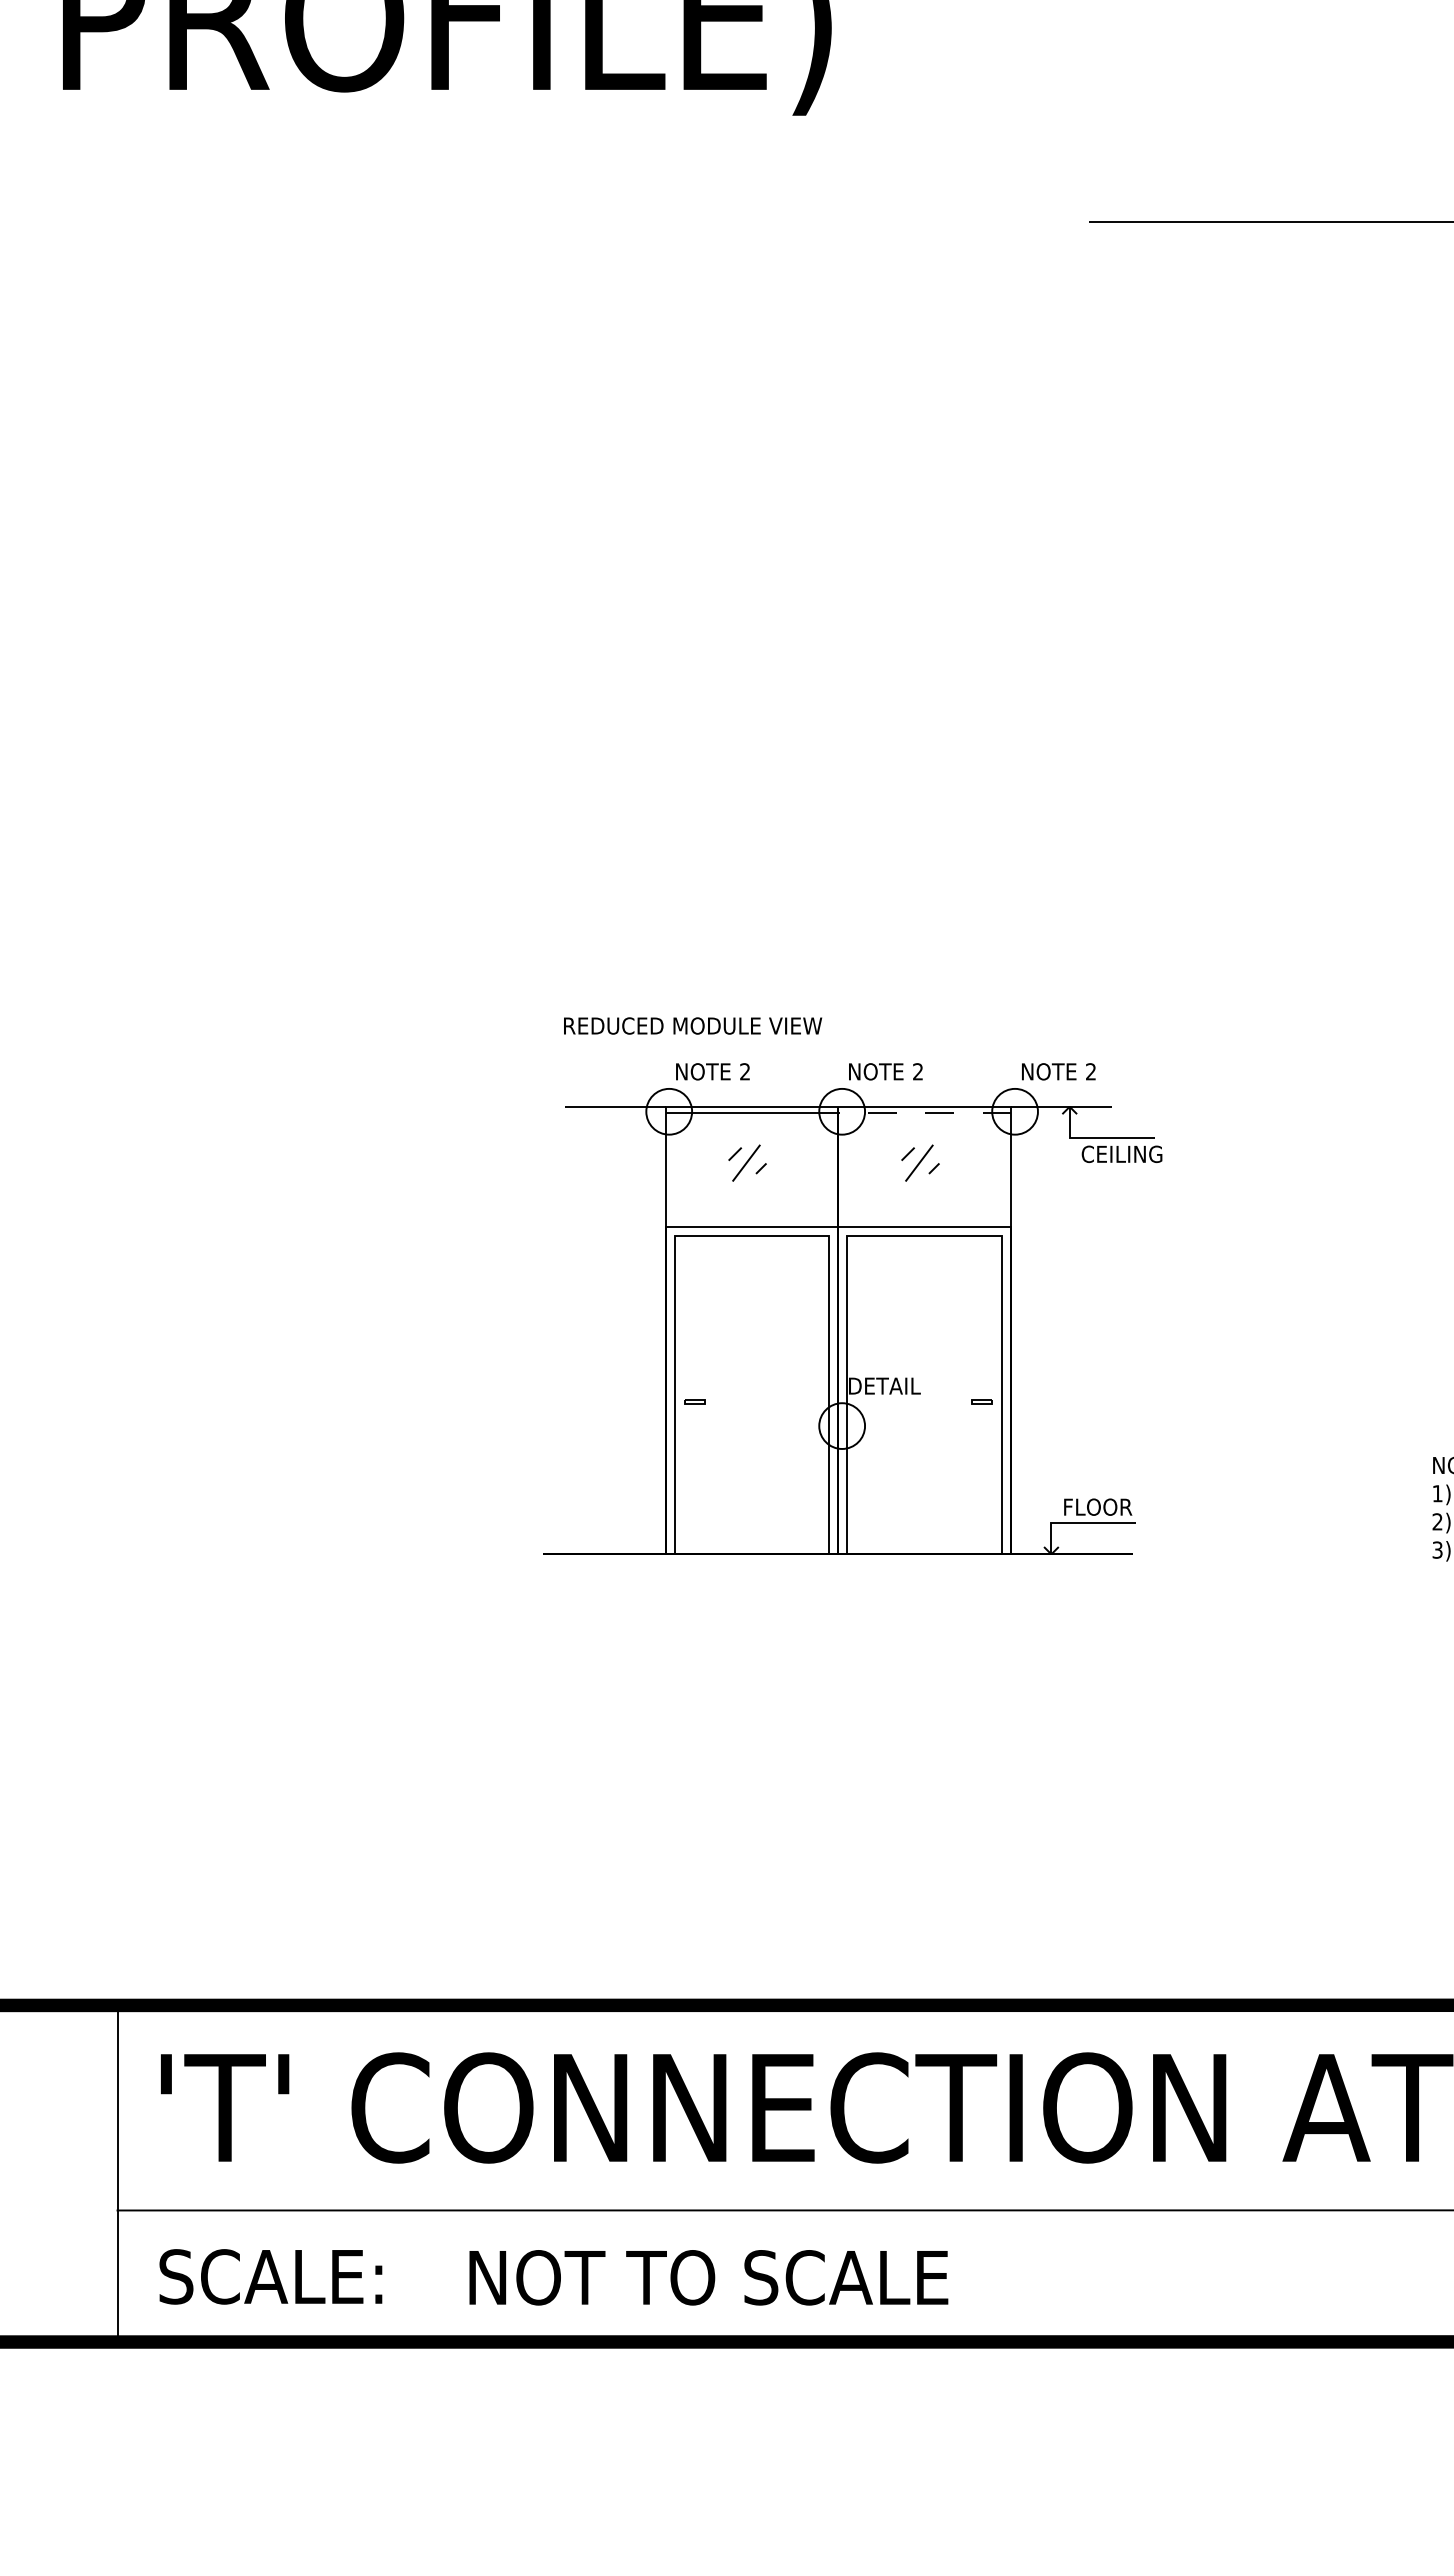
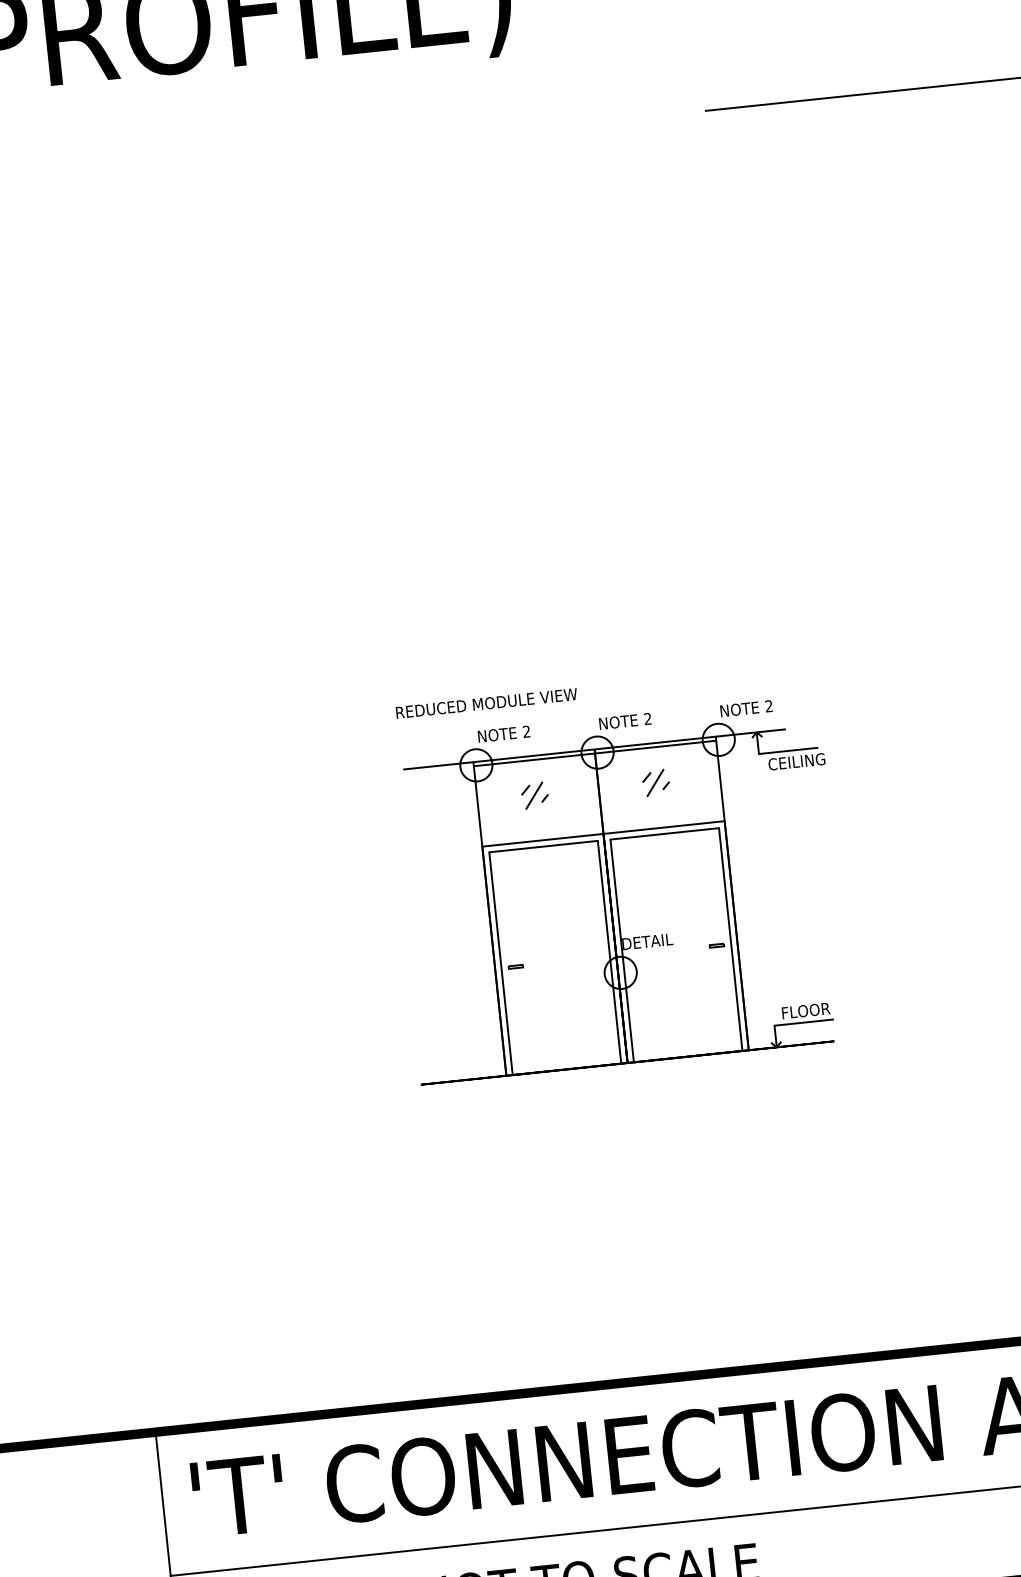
line: (924, 1112) -> (655, 747), dashed -> solid

